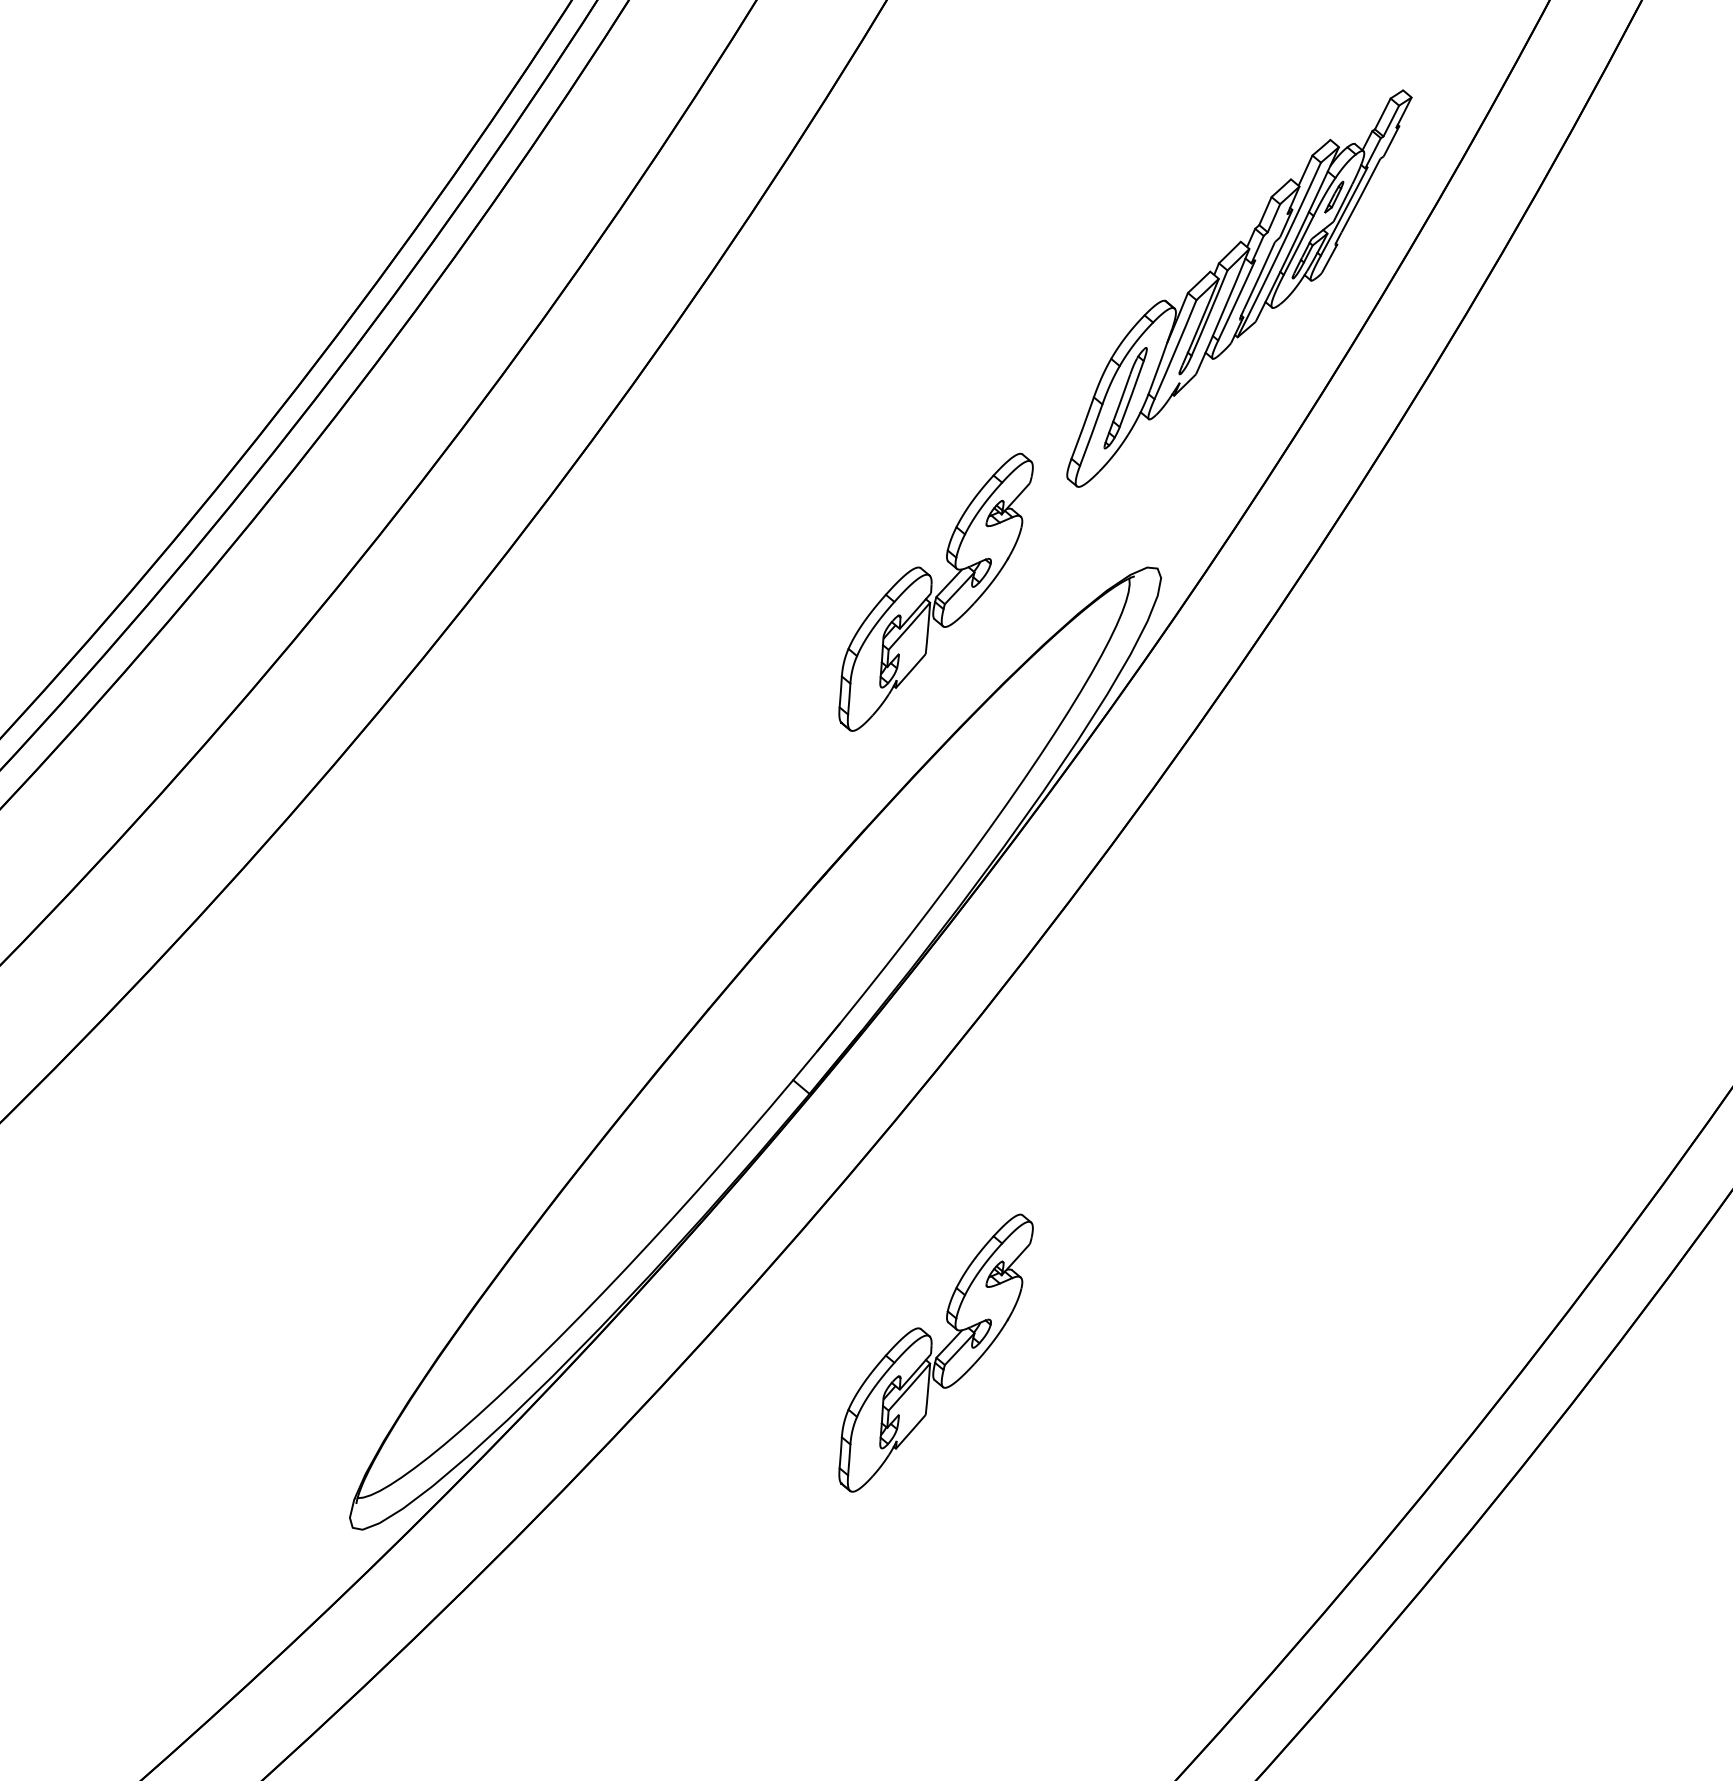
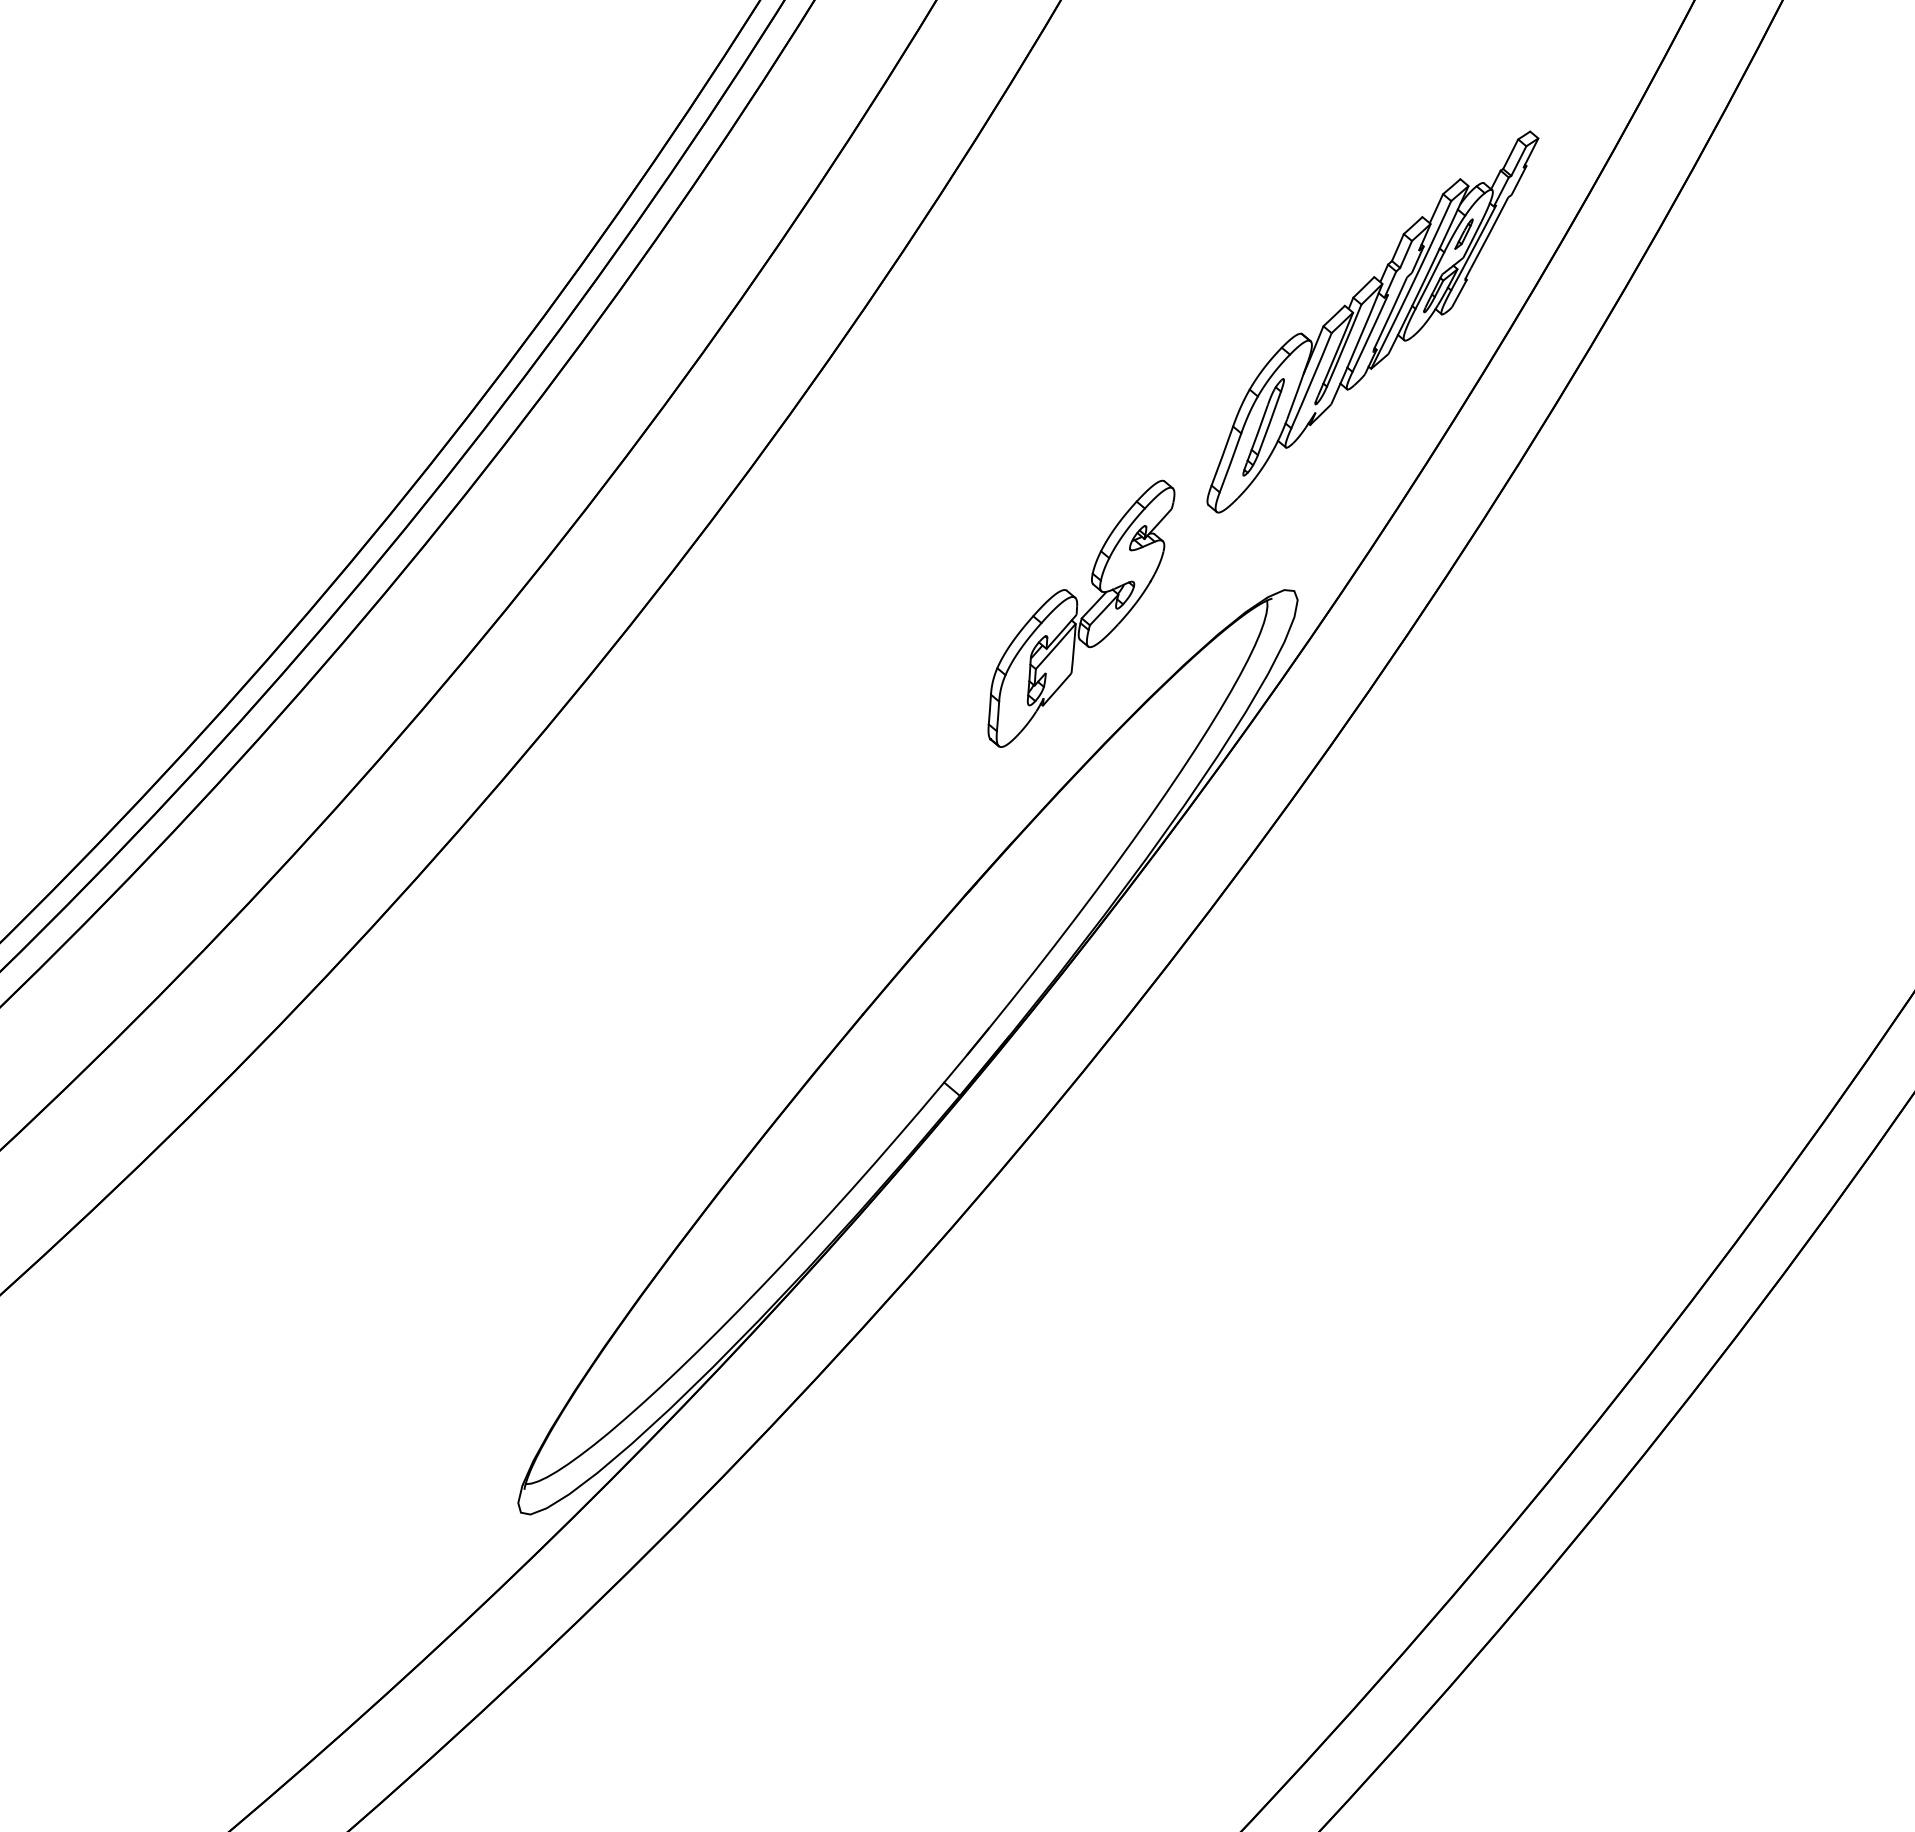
part: (936, 1352) -> (1081, 1344), removed

